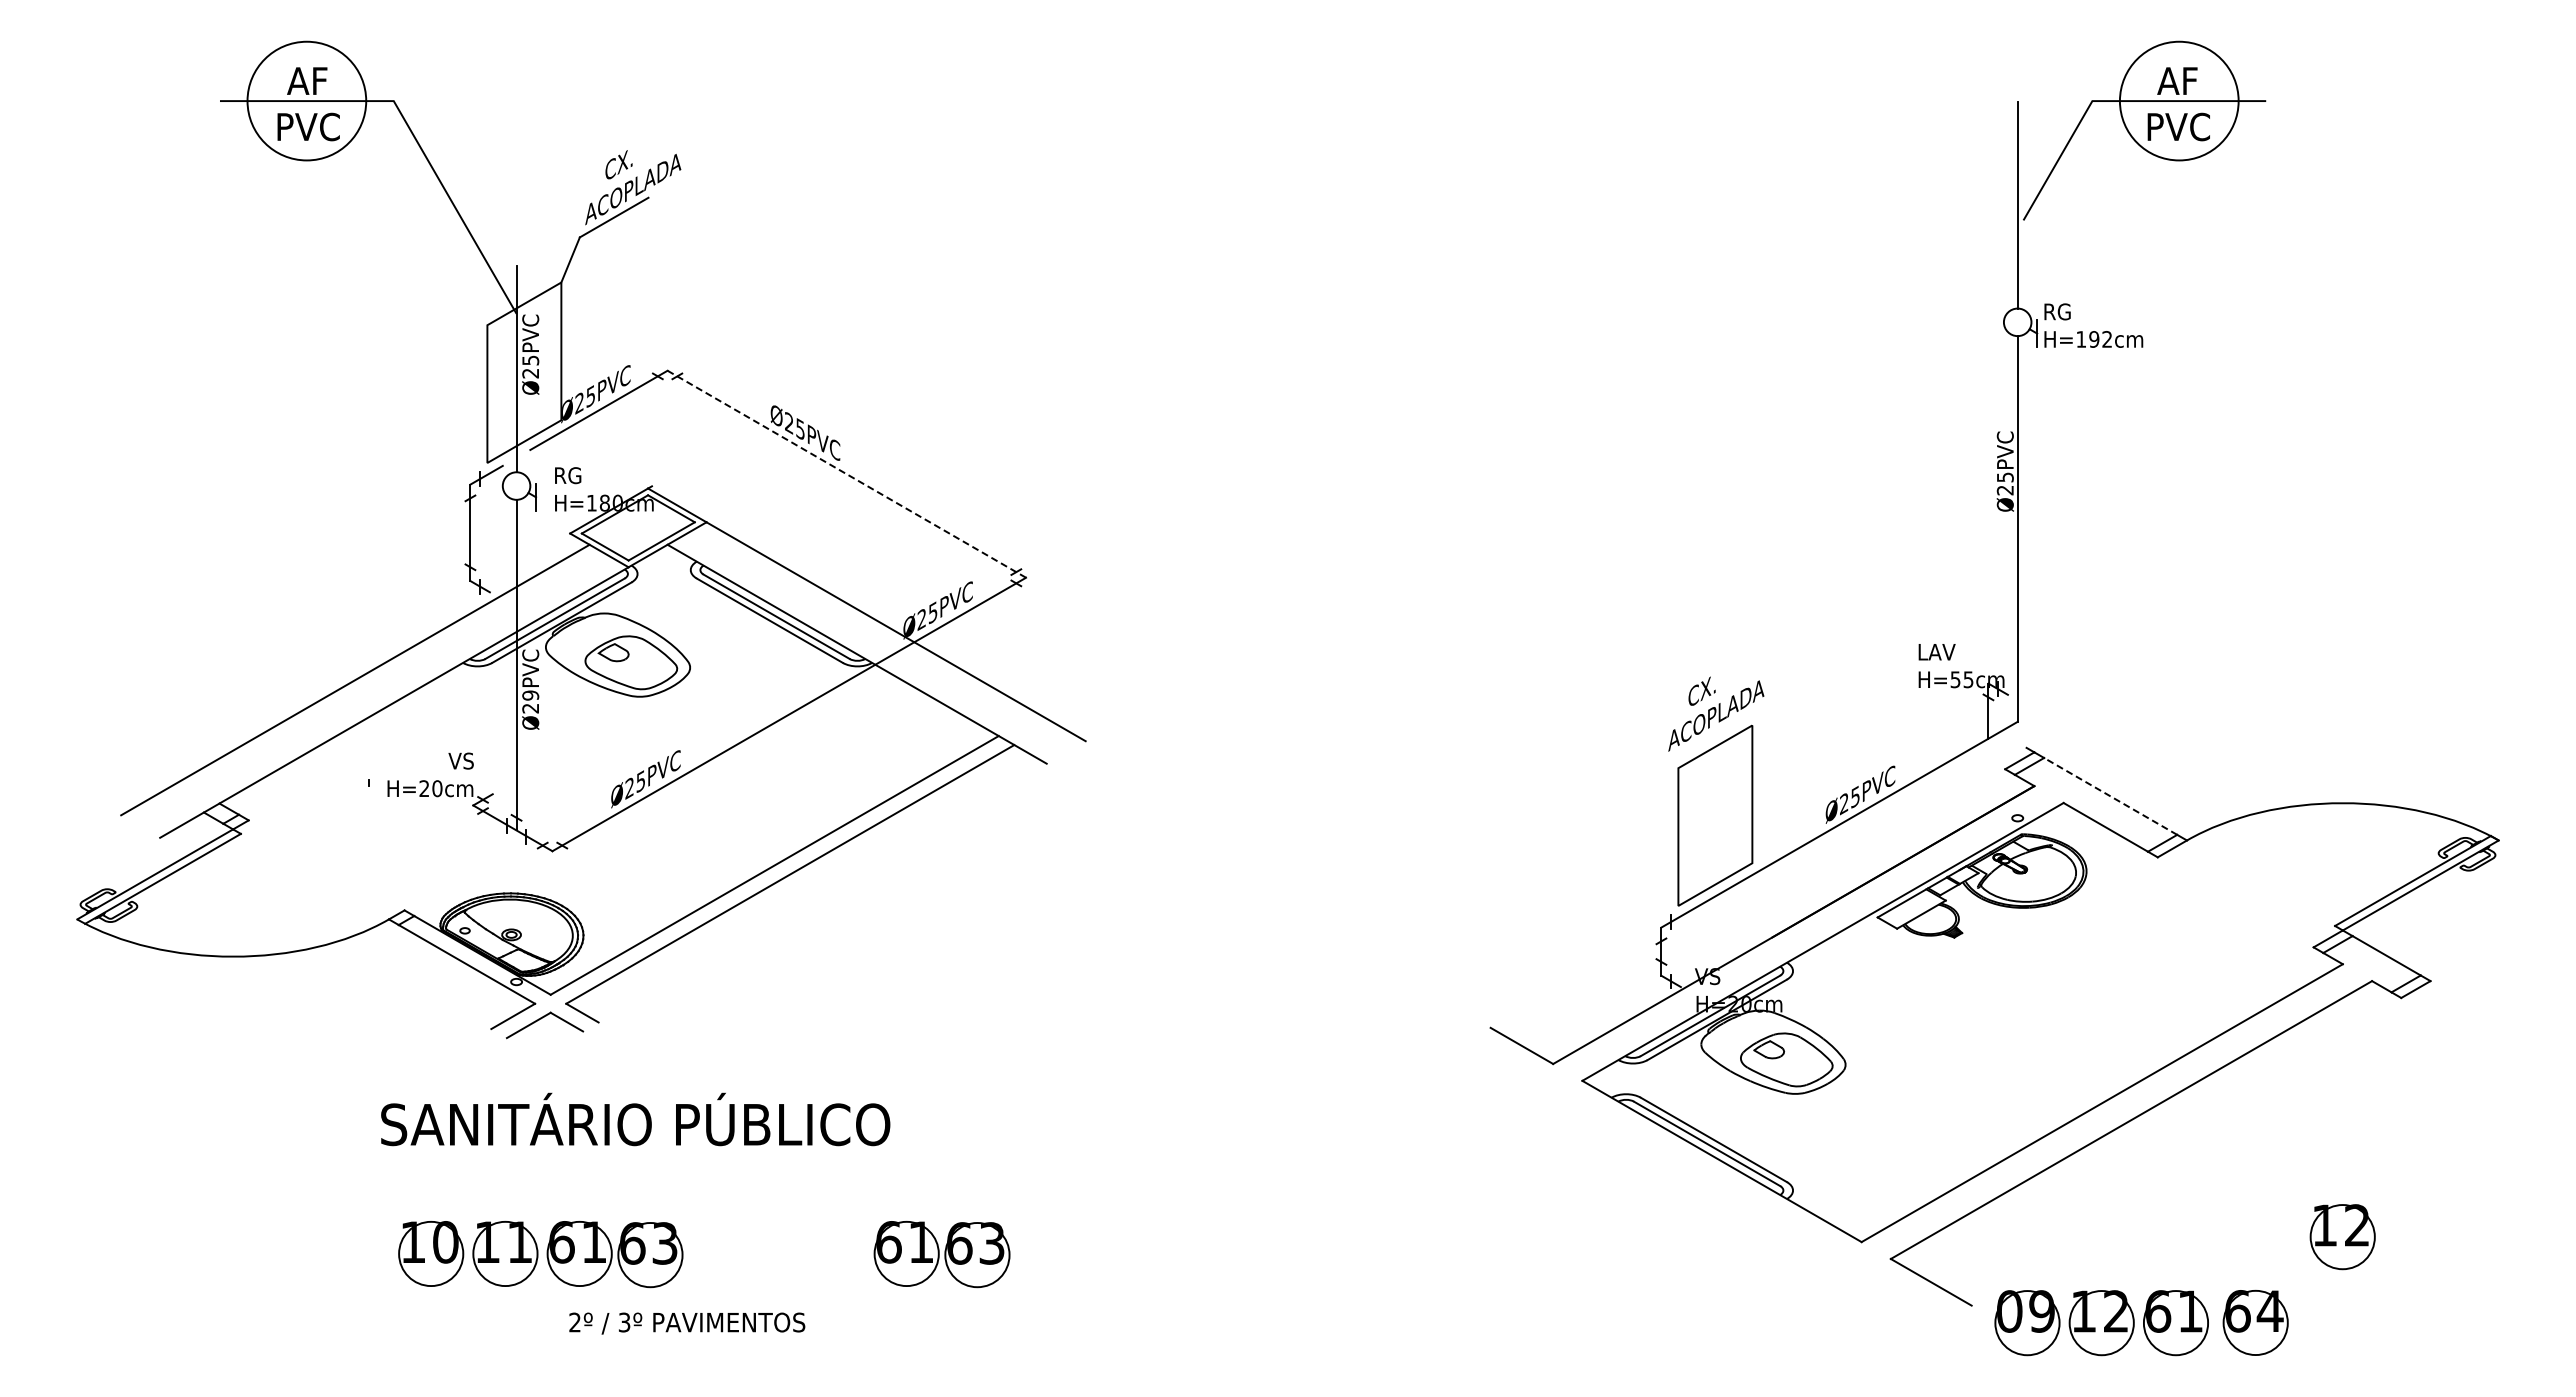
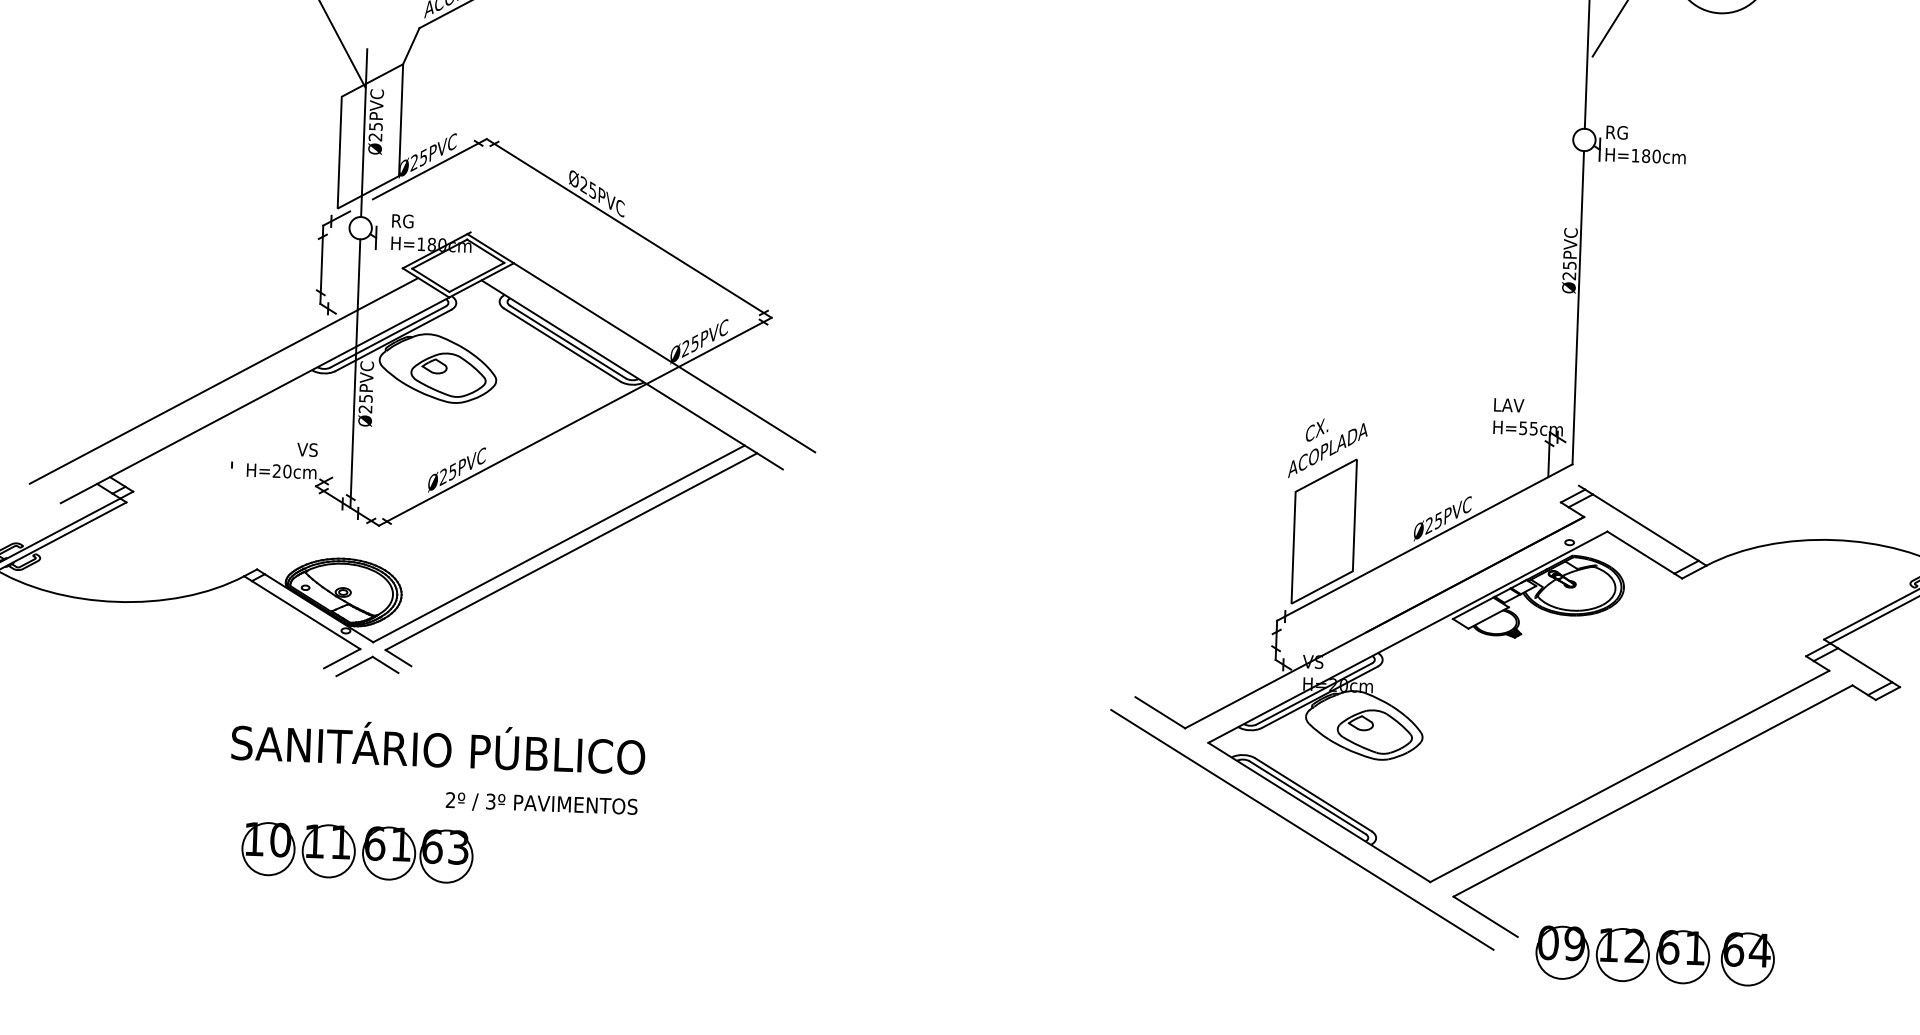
text: (2100, 339) -> (1651, 156), H=192cm -> H=180cm
line: (846, 474) -> (628, 228), dashed -> solid
text: (530, 695) -> (365, 398), Ø29PVC -> Ø25PVC
line: (2110, 796) -> (1645, 527), dashed -> solid
line: (1701, 1183) -> (1302, 829), added
part: (2342, 1237) -> (1820, 892), removed
part: (941, 1254) -> (682, 864), removed
text: (687, 1323) -> (541, 804), moved

